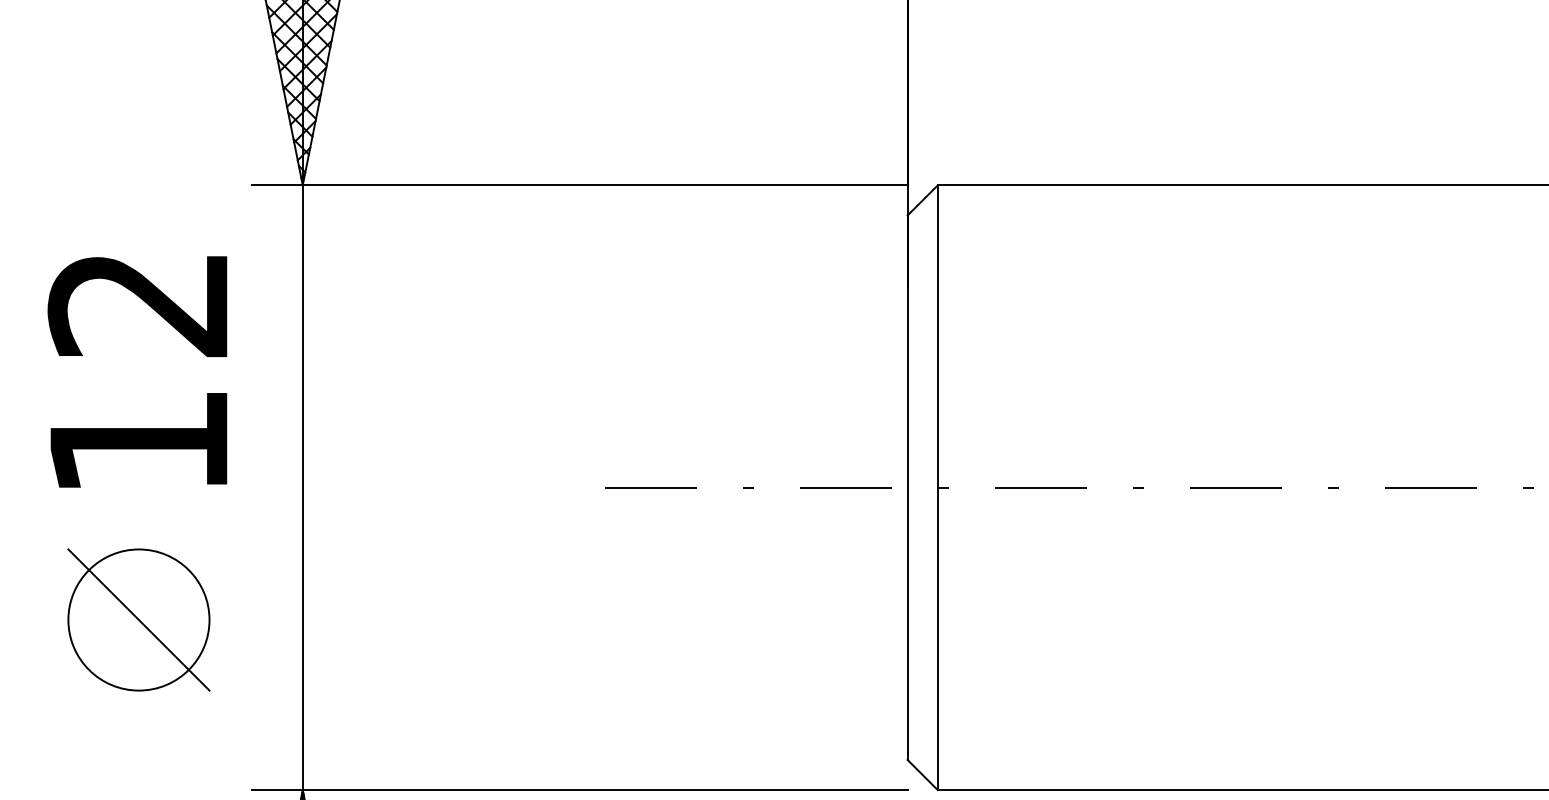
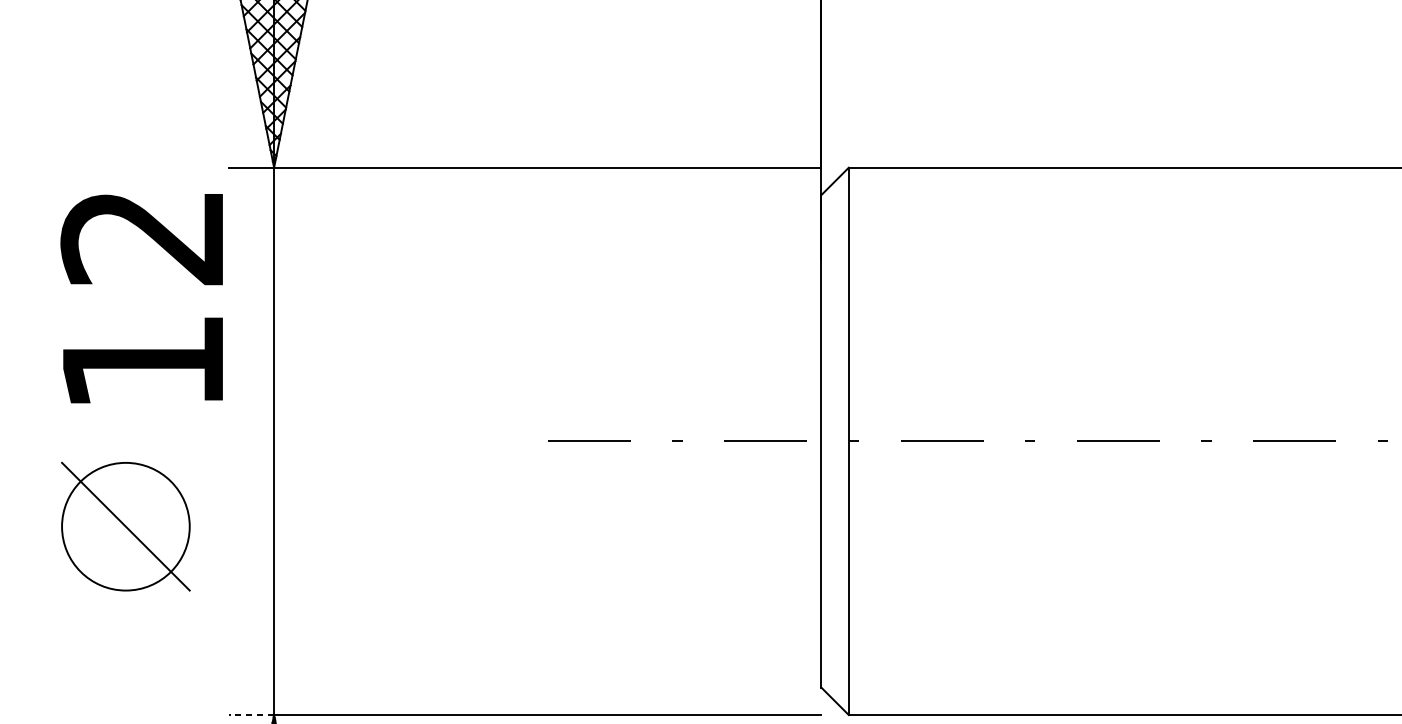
text: (137, 371) -> (141, 298), moved
part: (138, 619) -> (125, 526), moved
line: (277, 790) -> (251, 715), solid -> dashed

